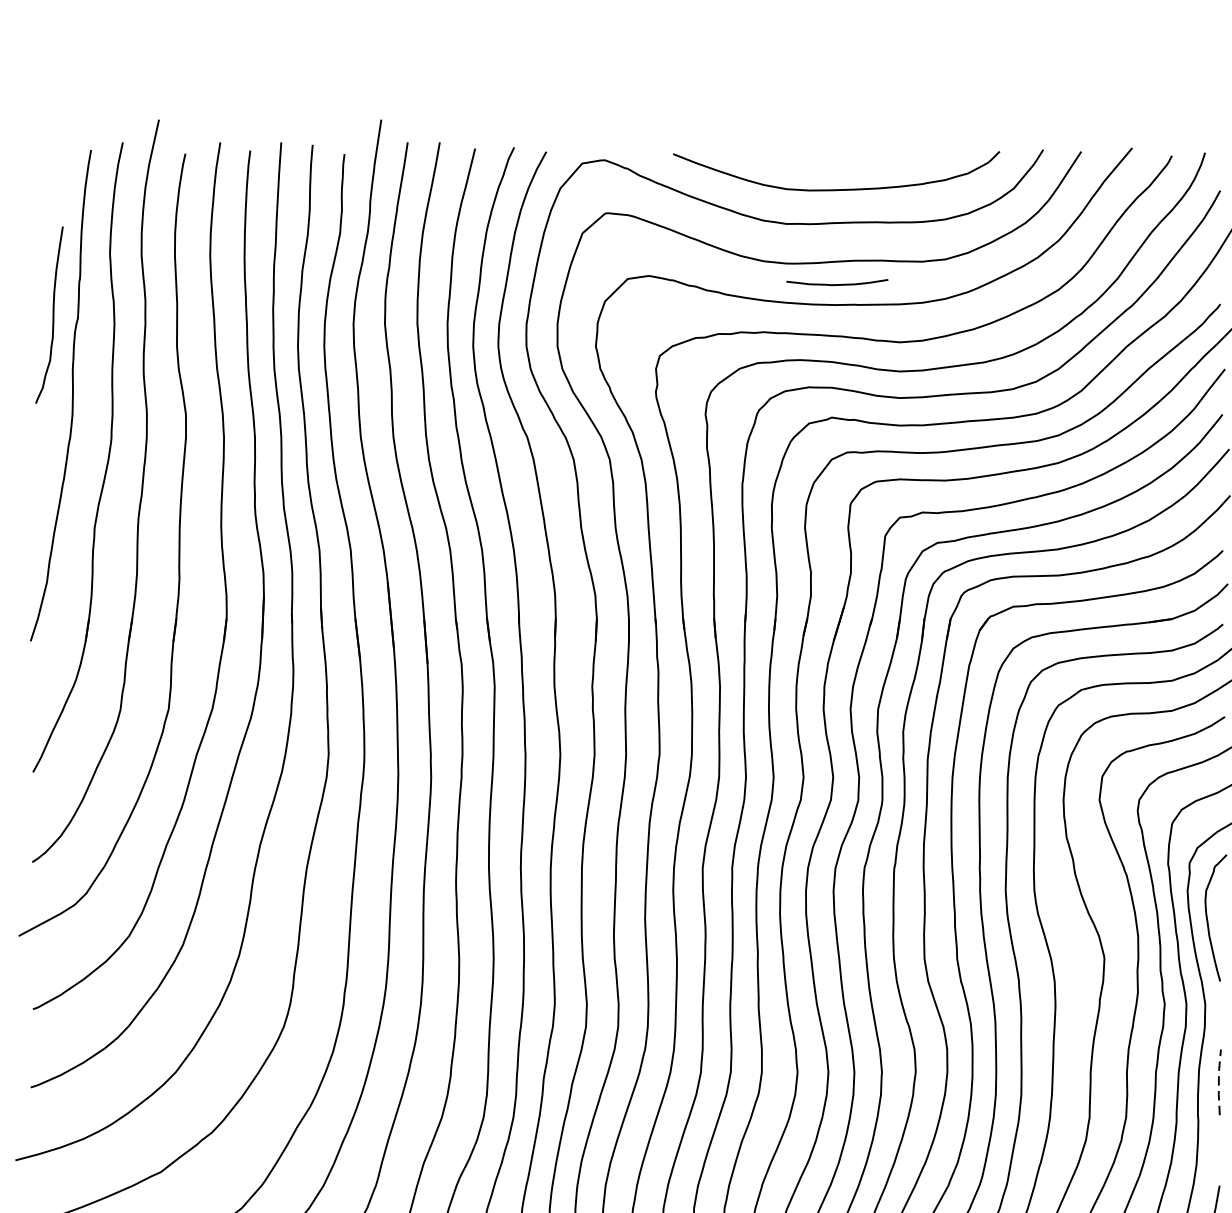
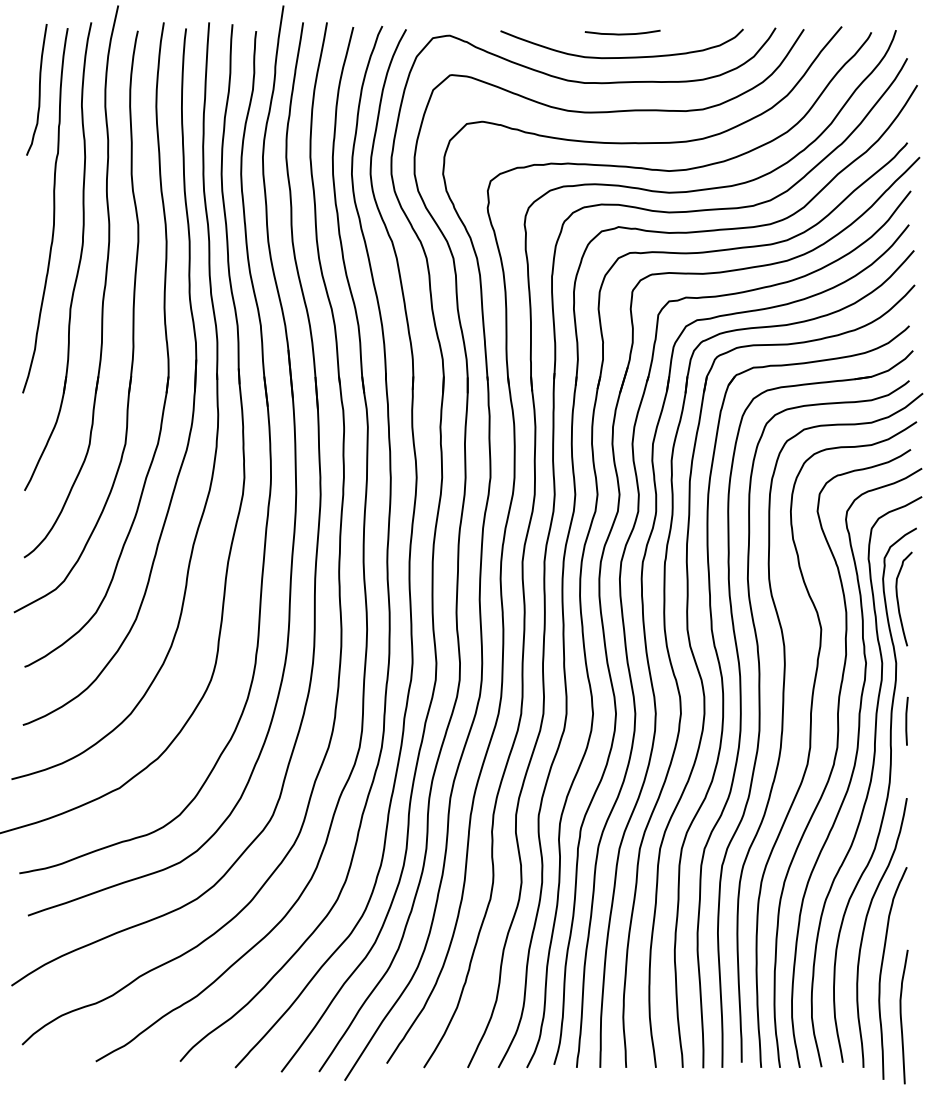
curve: (837, 283) -> (622, 33), moved
curve: (51, 314) -> (38, 89), moved
line: (1219, 1082) -> (906, 721), dashed -> solid

